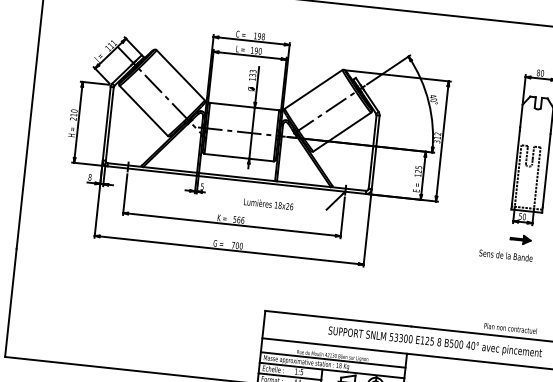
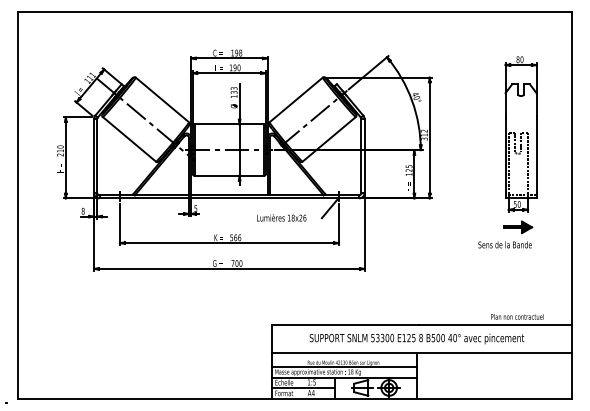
text: (268, 203) -> (281, 217), moved
part: (521, 239) -> (518, 227), size x1.43
text: (434, 342) -> (416, 338), moved

